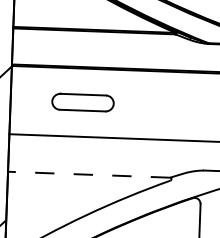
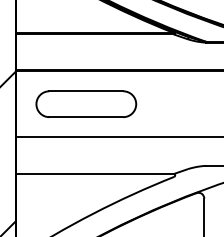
part: (83, 101) -> (86, 103), size x1.67
line: (88, 175) -> (94, 174), dashed -> solid

